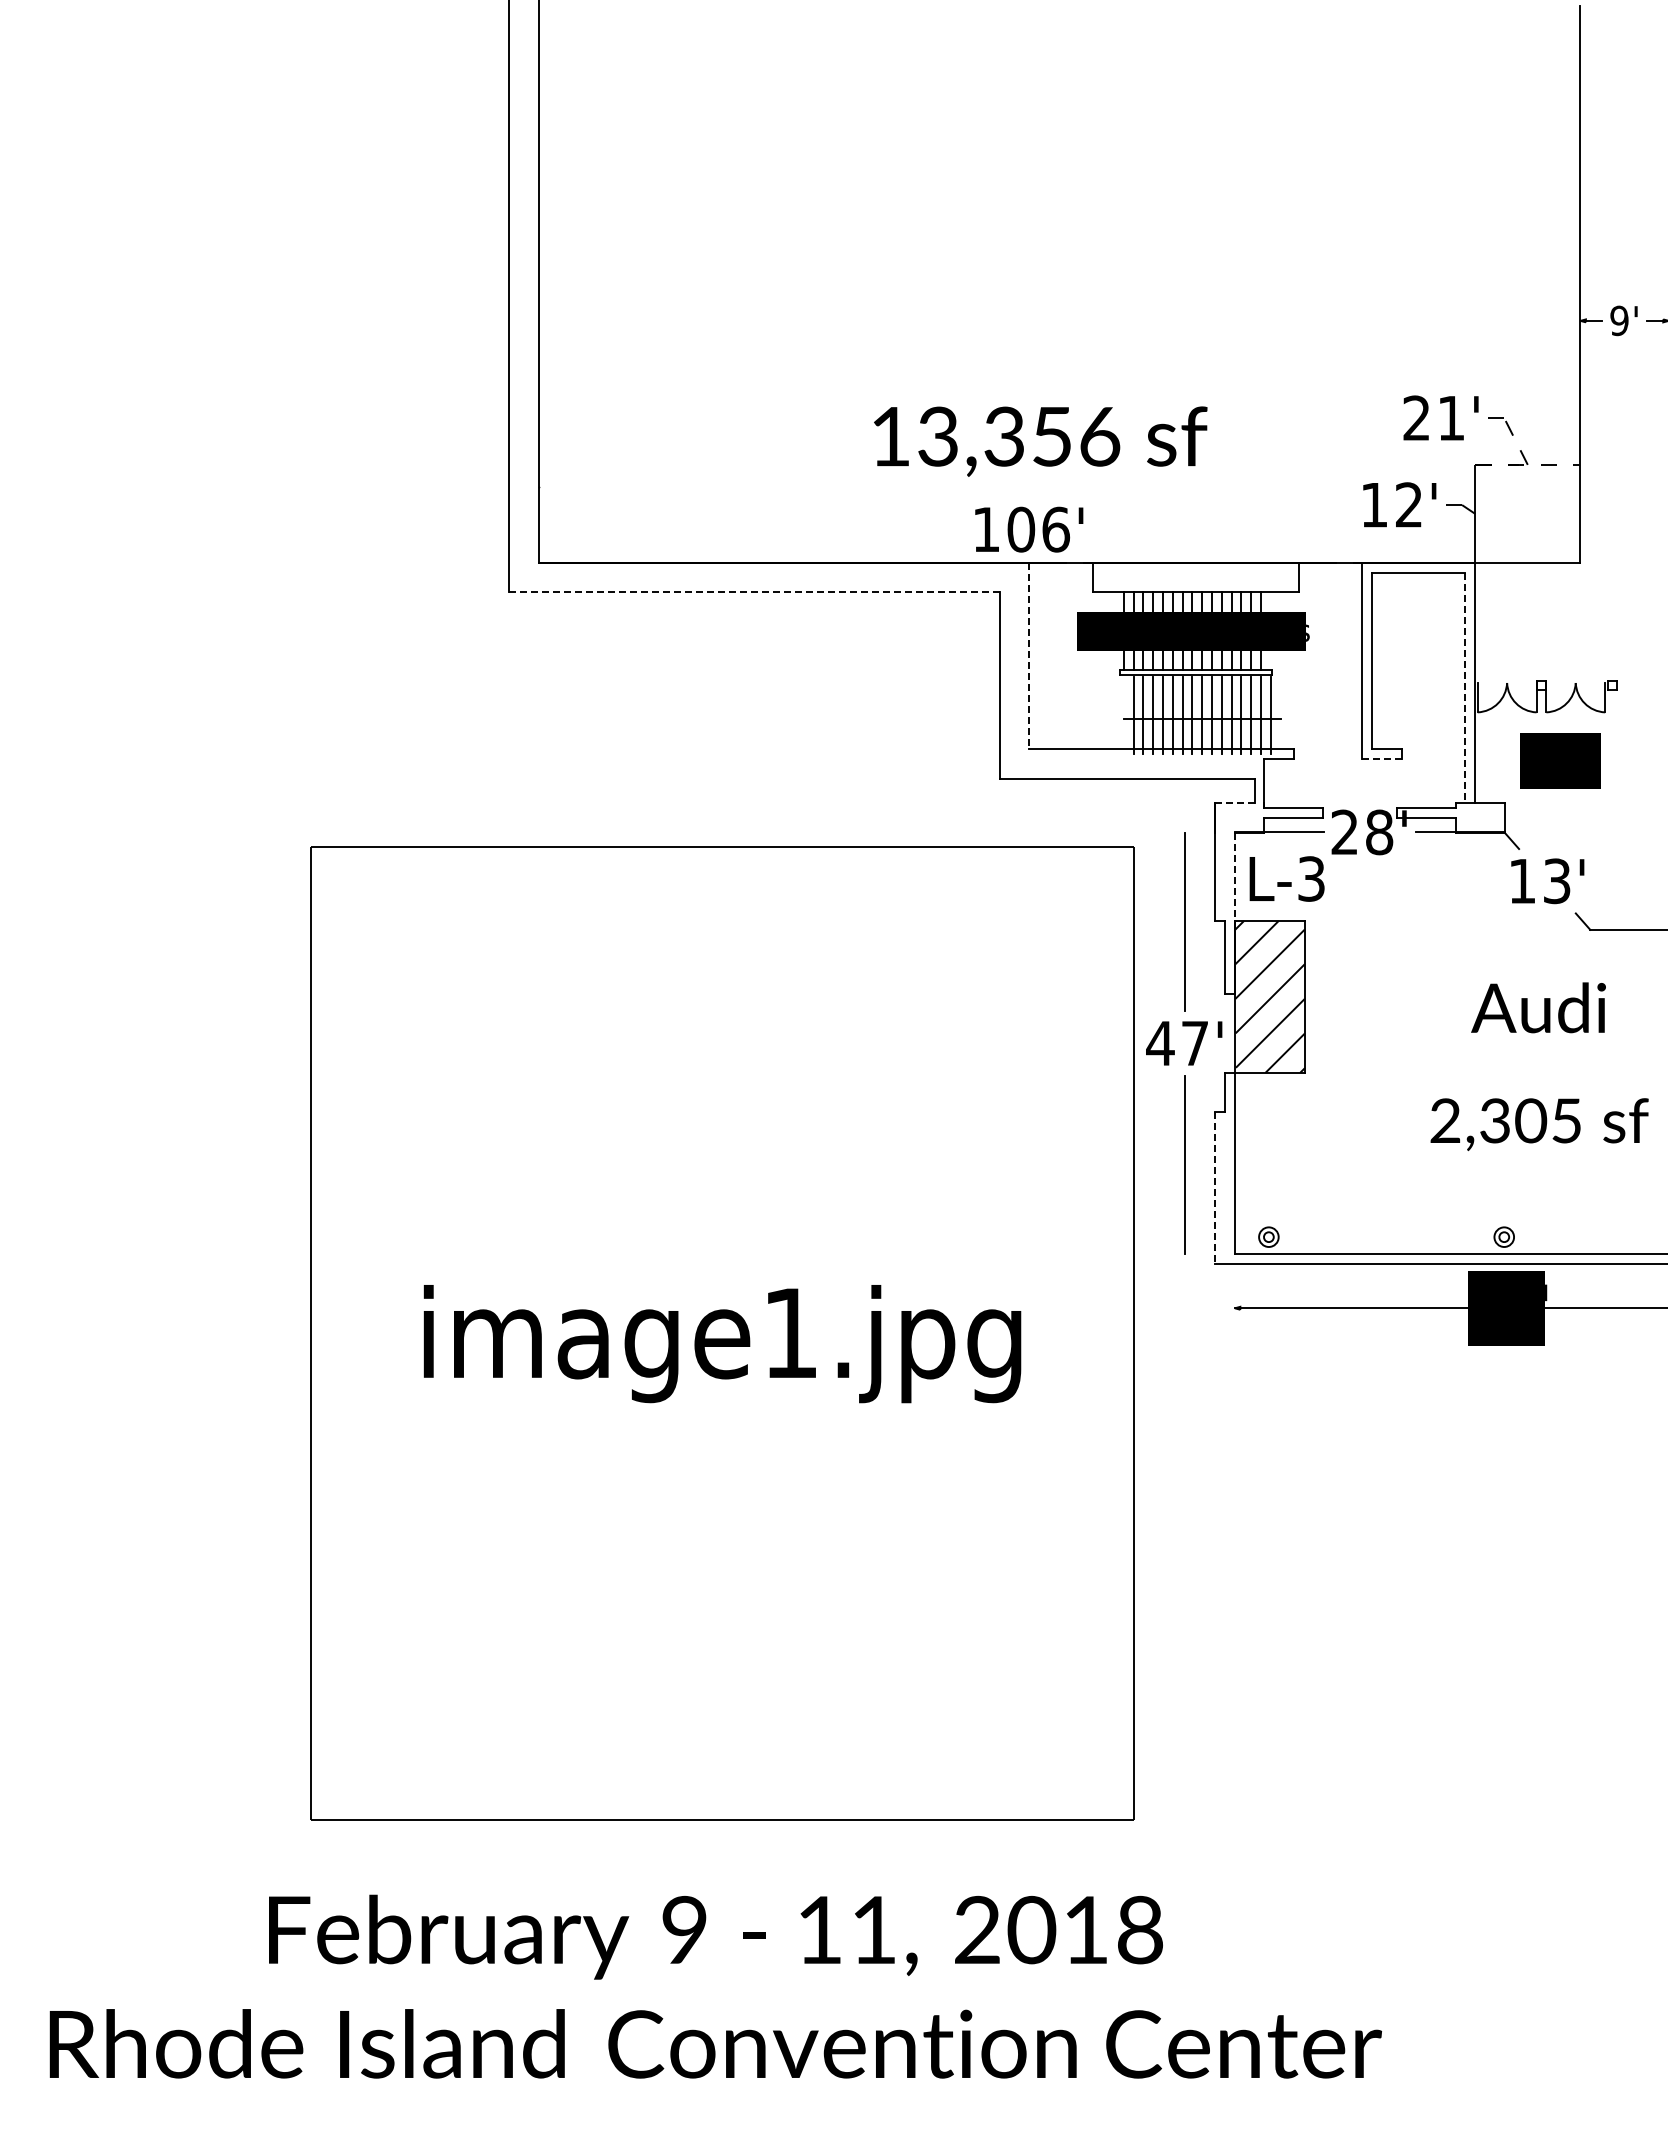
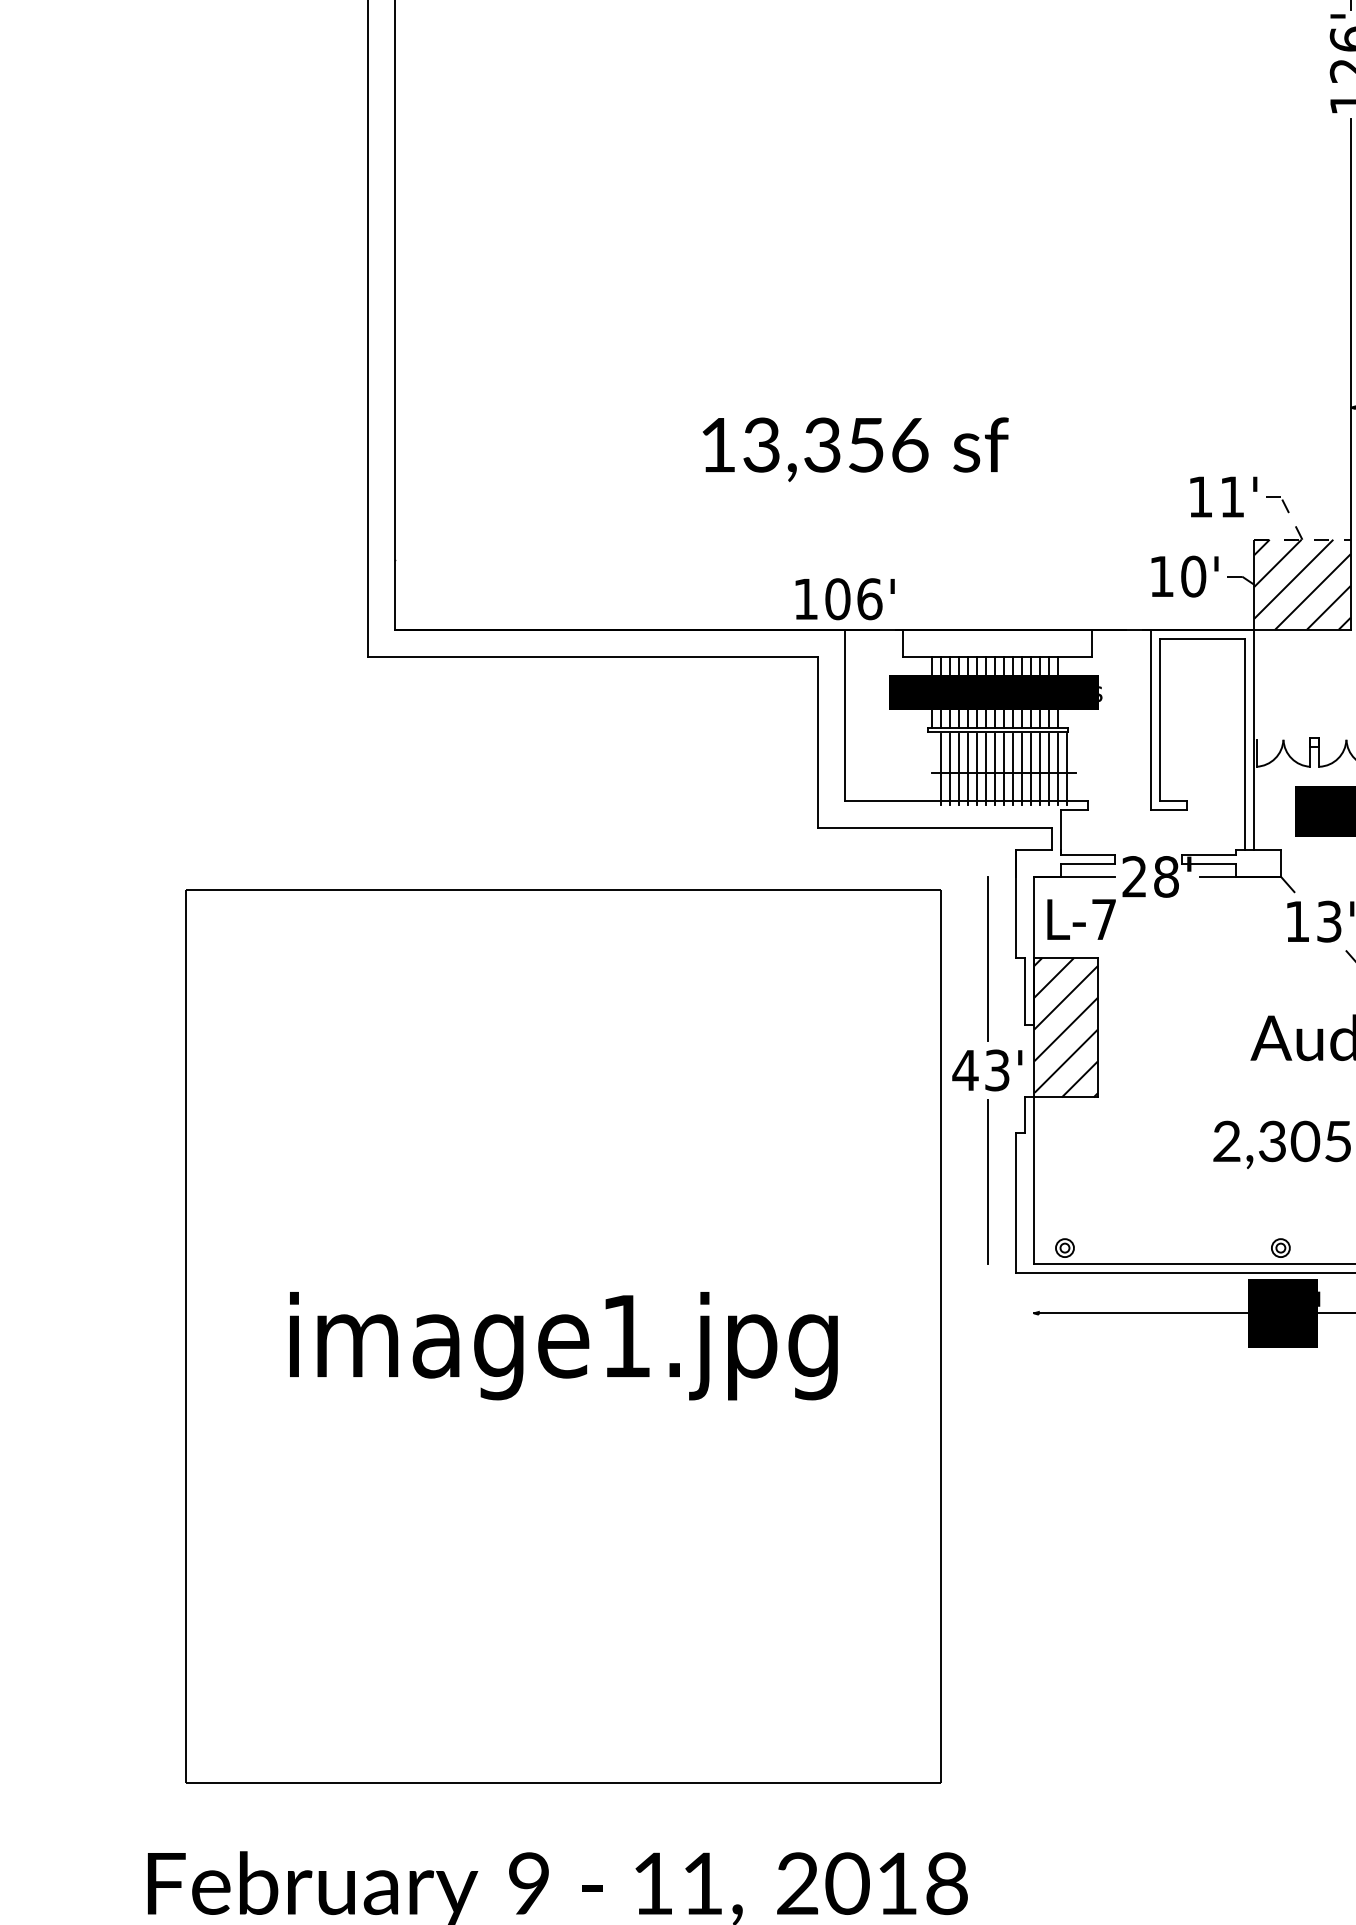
text: (1416, 417) -> (1200, 496), 21' -> 11'
text: (1040, 441) -> (855, 449), moved
text: (1408, 504) -> (1193, 576), 12' -> 10'
hatch: (1527, 513) -> (1302, 584), added
line: (754, 592) -> (593, 656), dashed -> solid
line: (1029, 656) -> (845, 715), dashed -> solid
line: (1465, 688) -> (1245, 744), dashed -> solid
line: (1382, 759) -> (1169, 809), dashed -> solid
line: (1234, 803) -> (1033, 850), dashed -> solid
line: (1234, 877) -> (1033, 918), dashed -> solid
text: (1311, 878) -> (1104, 919), L-3 -> L-7
text: (1195, 1043) -> (997, 1070), 47' -> 43'
line: (1215, 1188) -> (1016, 1203), dashed -> solid

